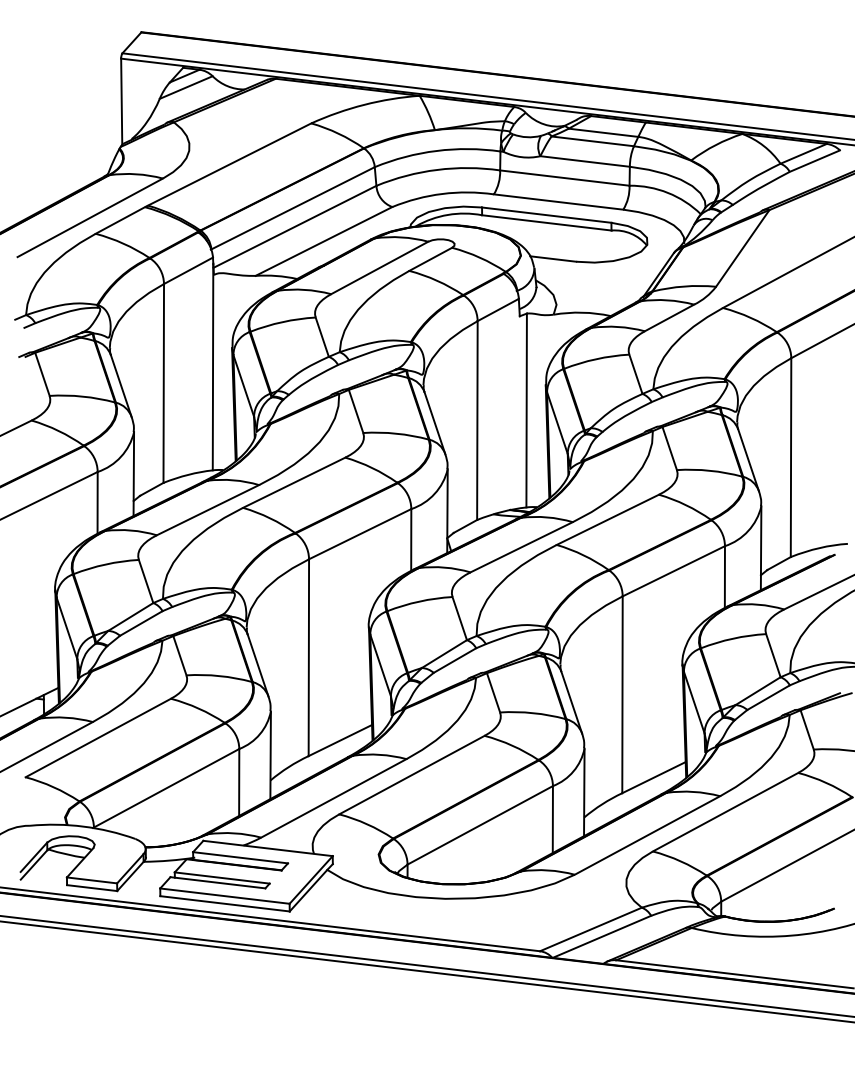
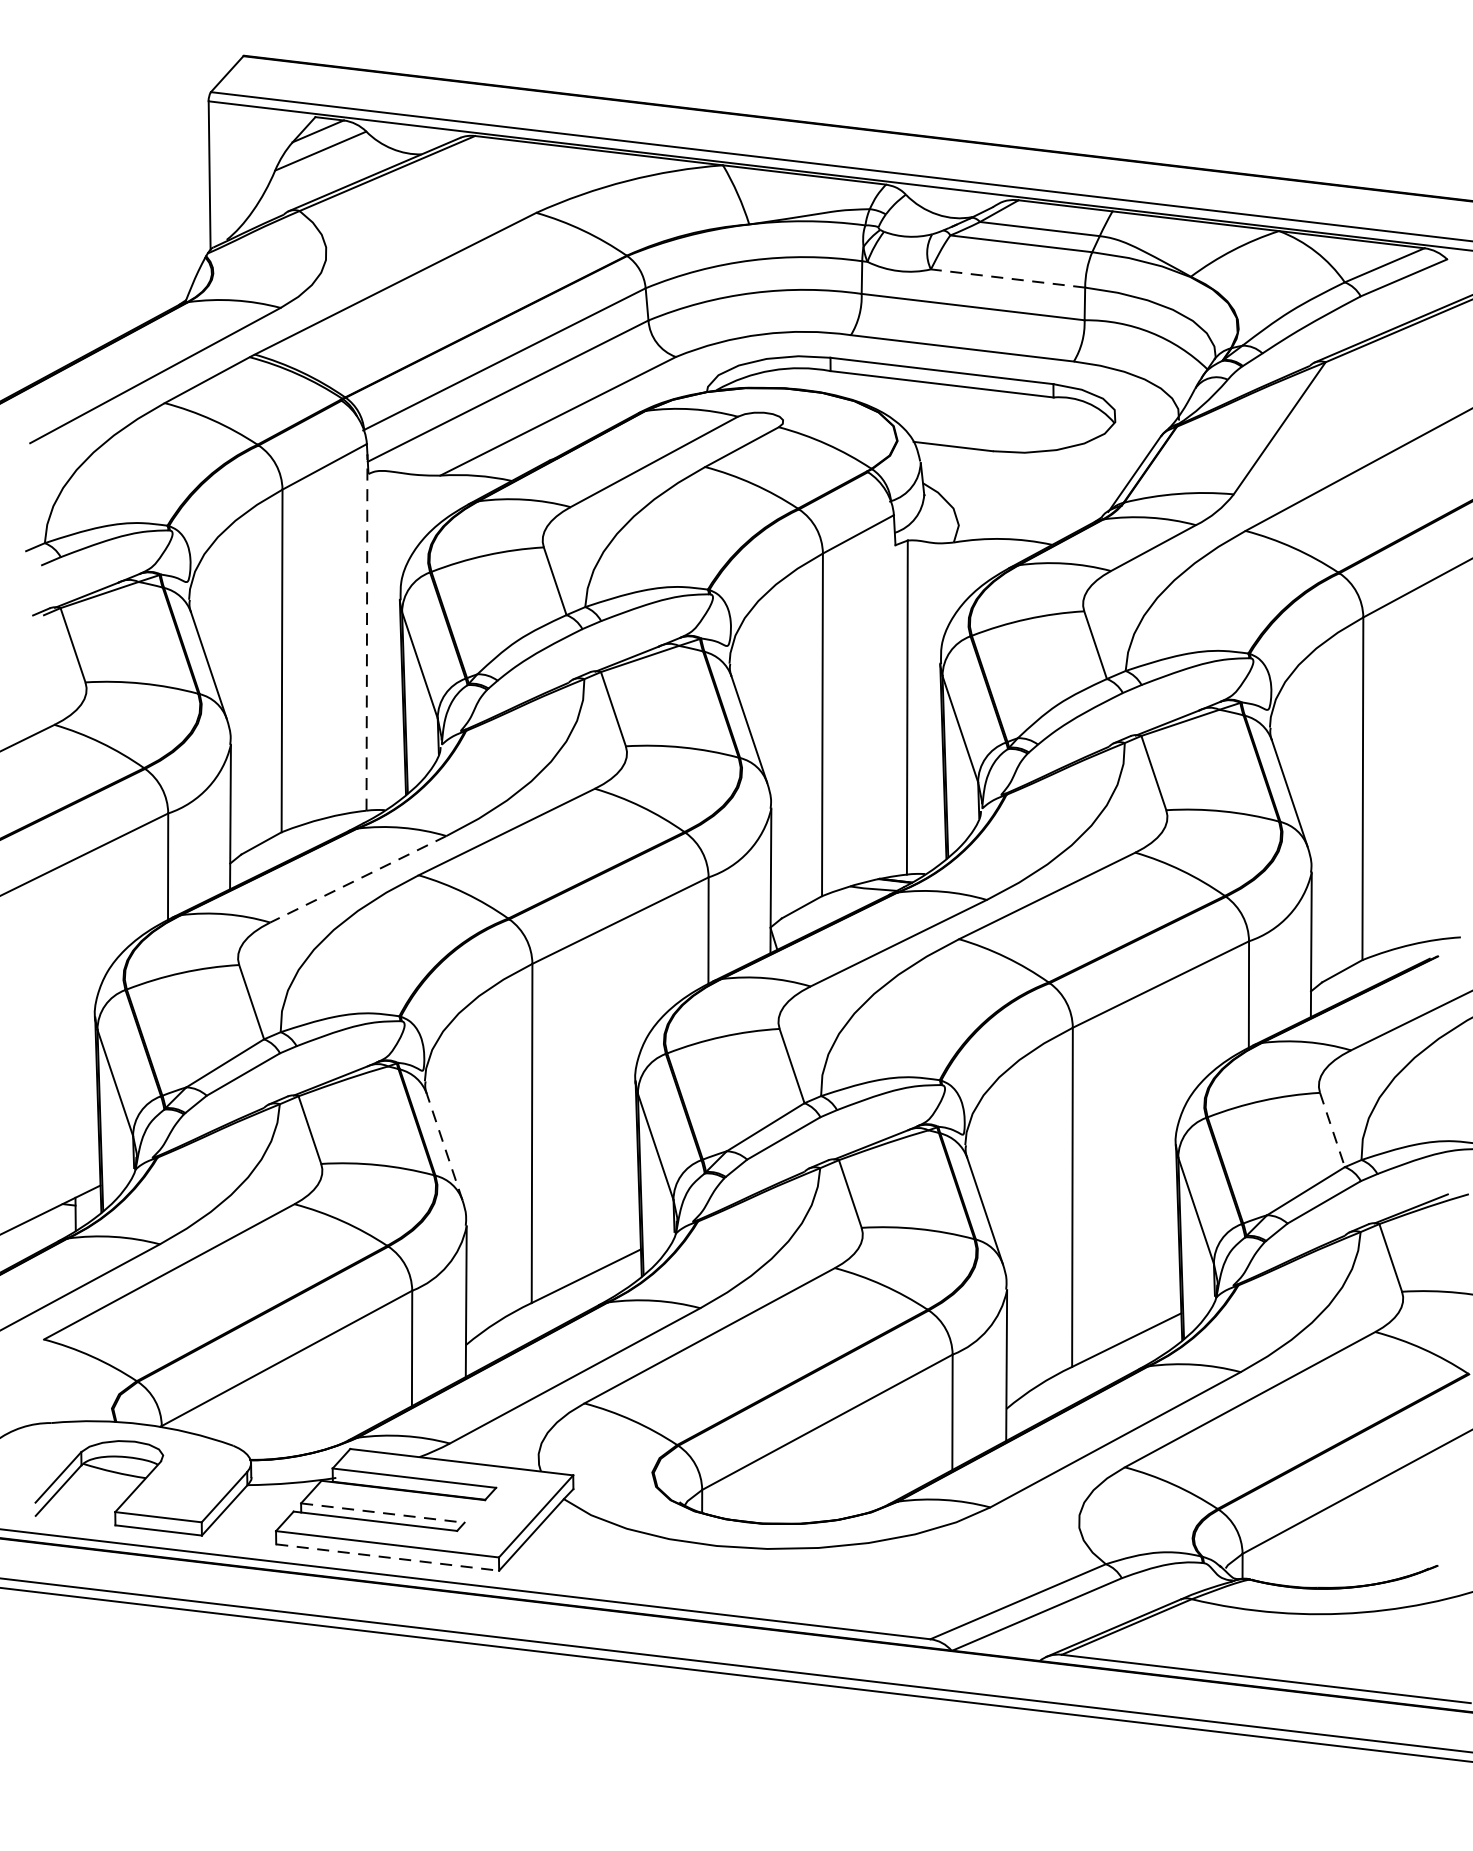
line: (584, 161) -> (1007, 278), solid -> dashed
line: (213, 366) -> (367, 631), solid -> dashed
line: (208, 510) -> (359, 879), solid -> dashed
line: (773, 655) -> (1332, 1129), solid -> dashed
line: (258, 665) -> (445, 1146), solid -> dashed
line: (222, 878) -> (383, 1513), solid -> dashed
line: (225, 903) -> (388, 1556), solid -> dashed

